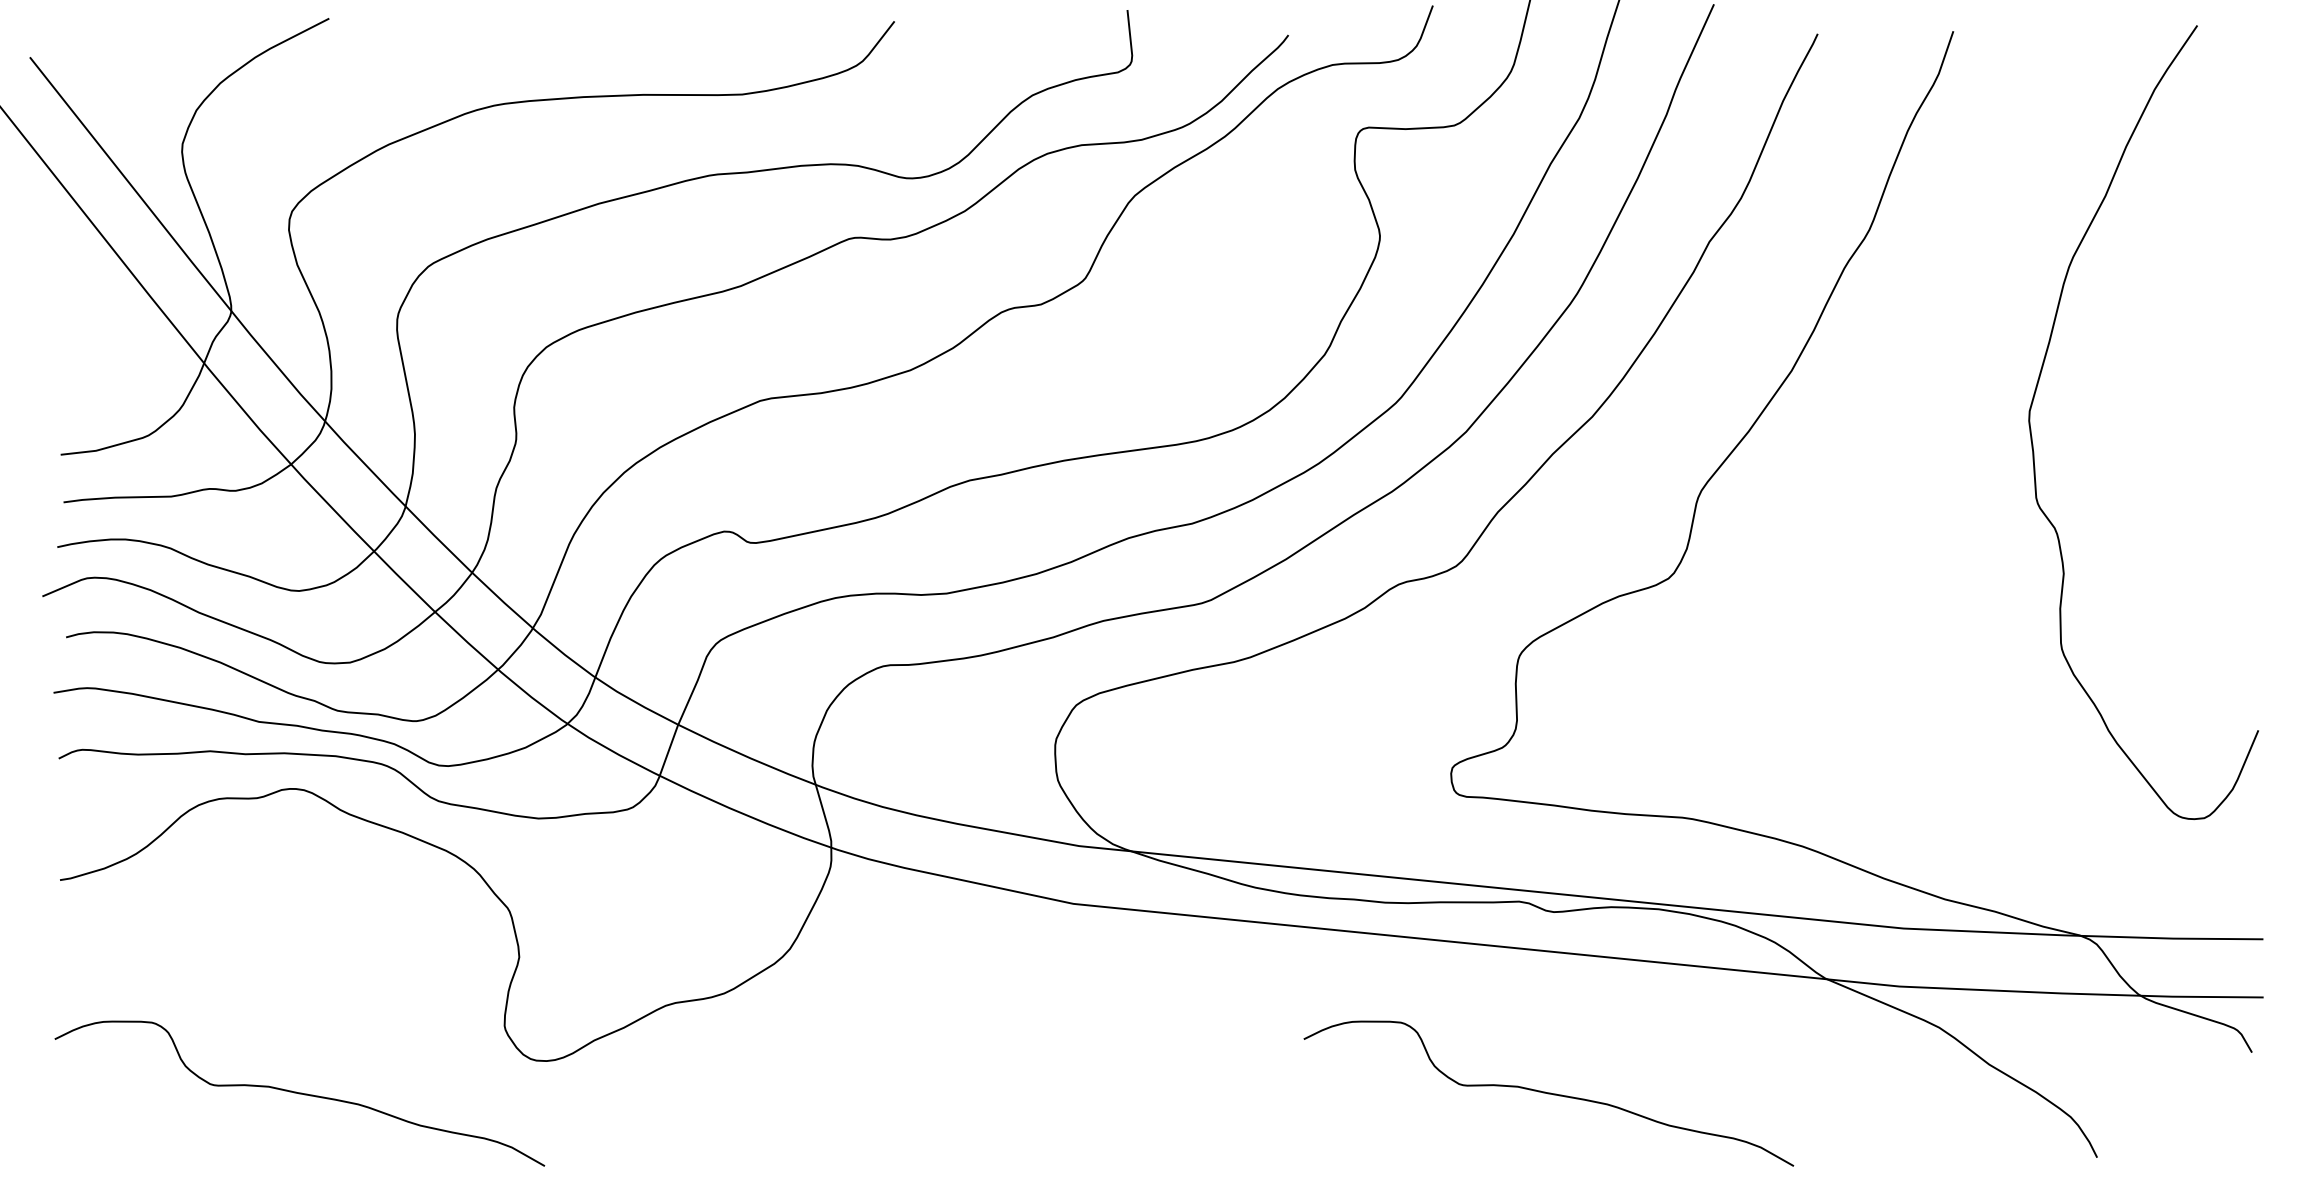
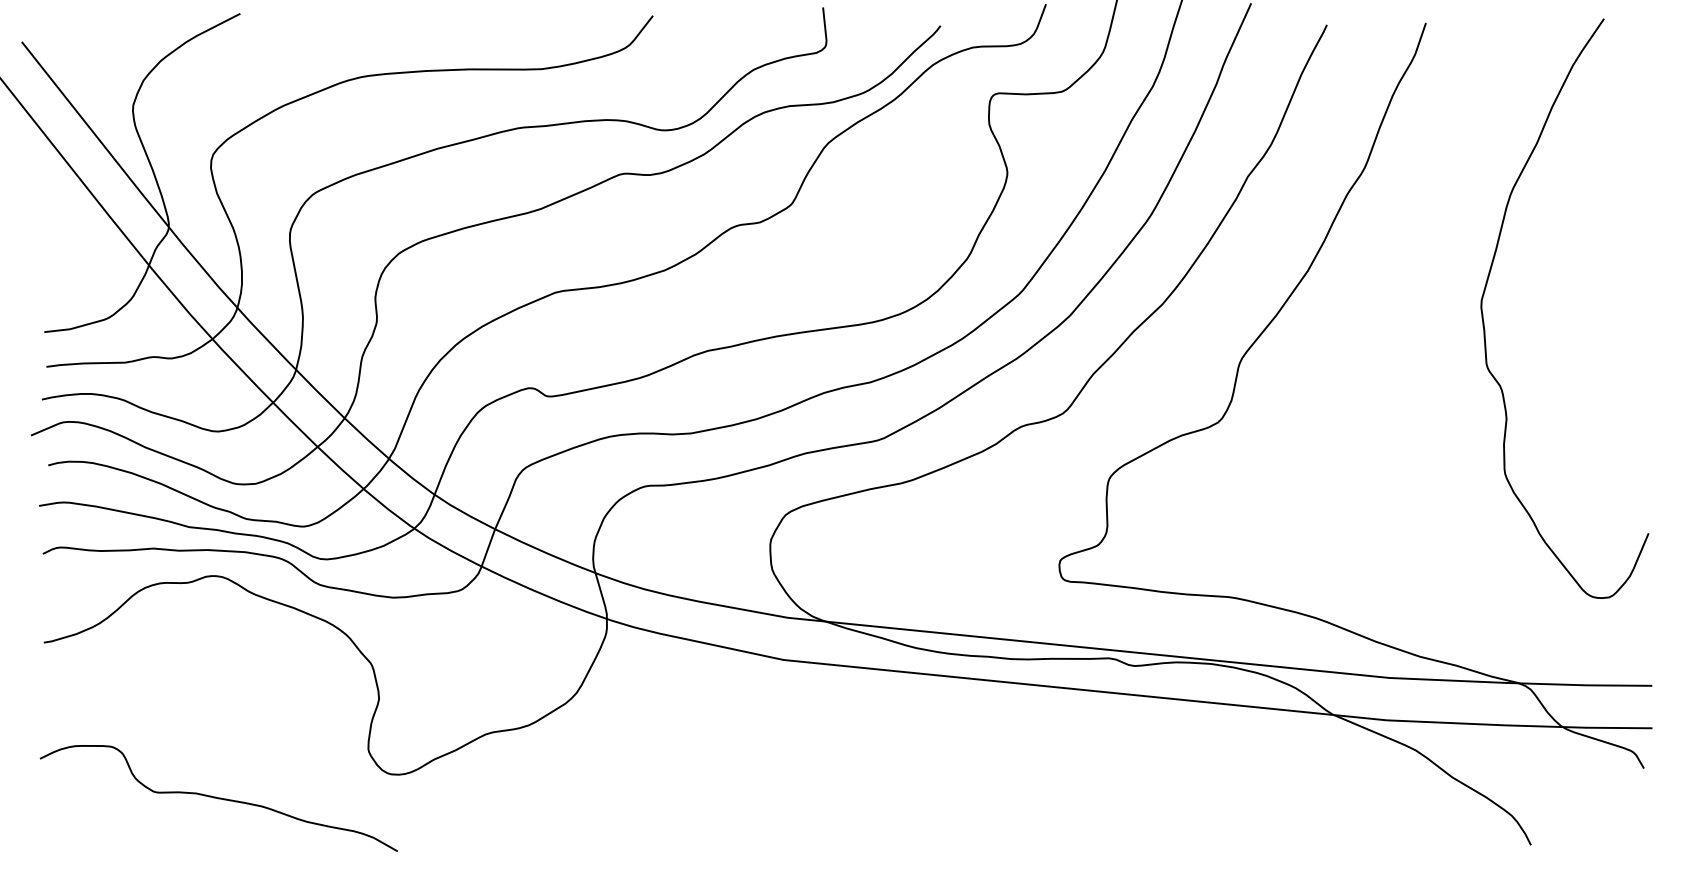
curve: (1548, 1093) -> (1130, 798), removed

